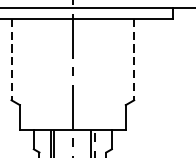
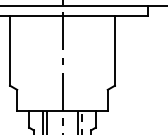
line: (12, 59) -> (10, 50), dashed -> solid
line: (133, 59) -> (114, 50), dashed -> solid

